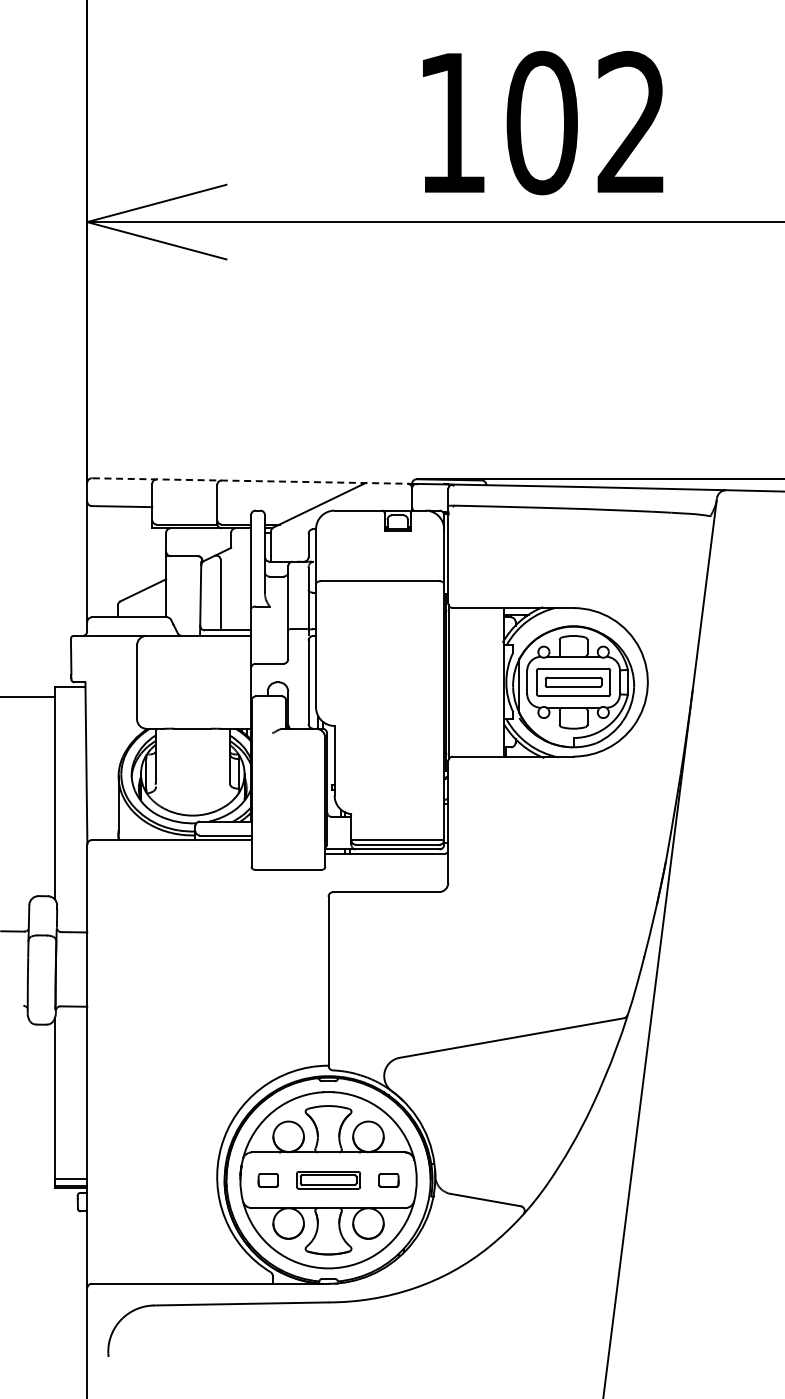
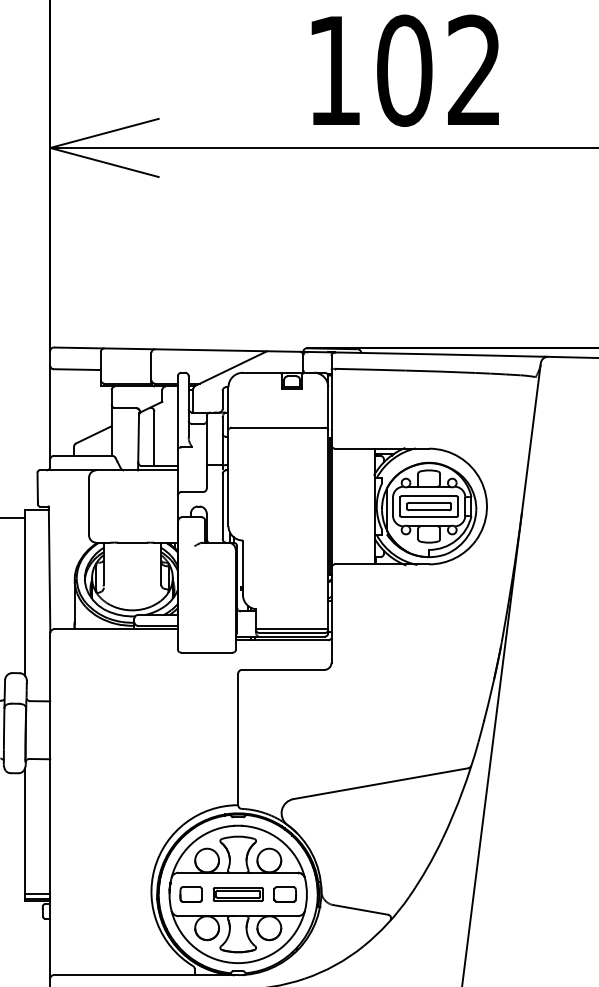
line: (252, 481) -> (178, 350), dashed -> solid
part: (268, 1180) -> (191, 894), size x1.43
part: (388, 1180) -> (284, 894), size x1.43

